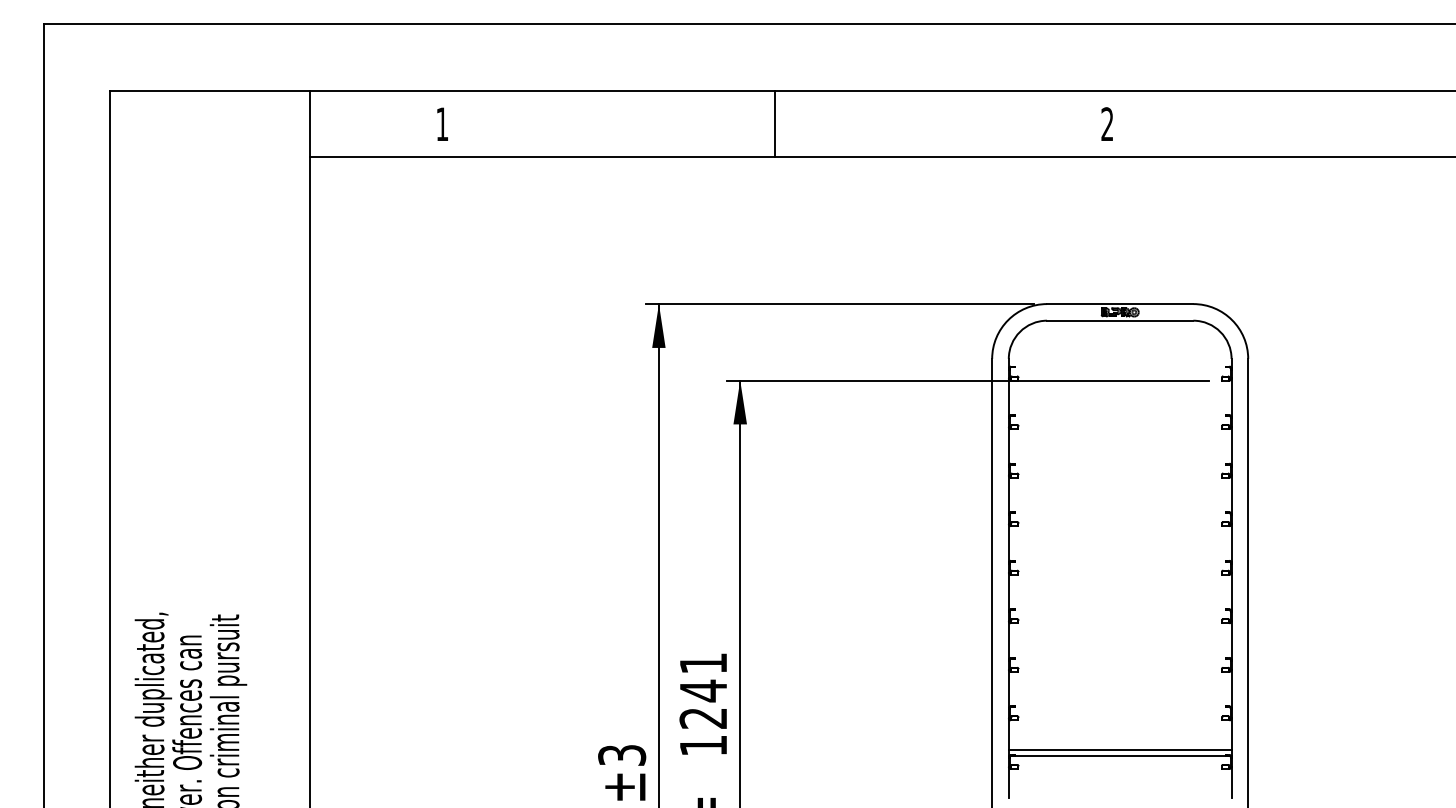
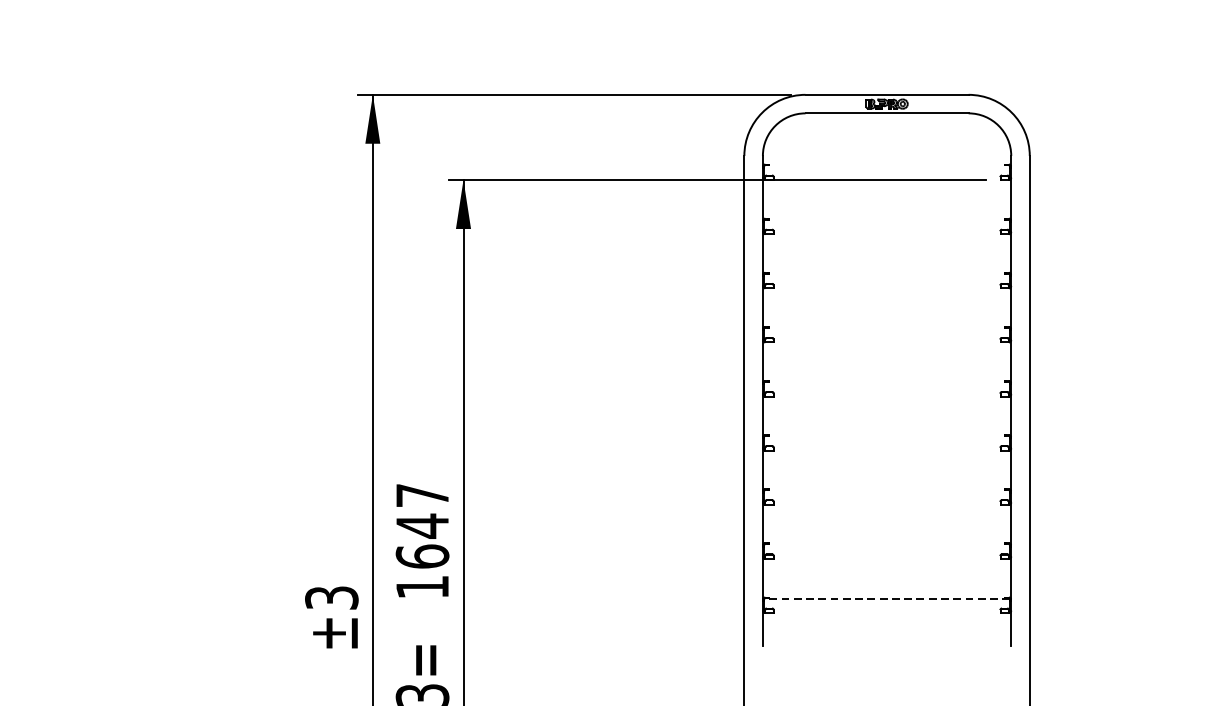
text: (703, 690) -> (422, 525), 1241 -> 1647
line: (1119, 749) -> (886, 591), removed
line: (1119, 756) -> (886, 599), solid -> dashed

